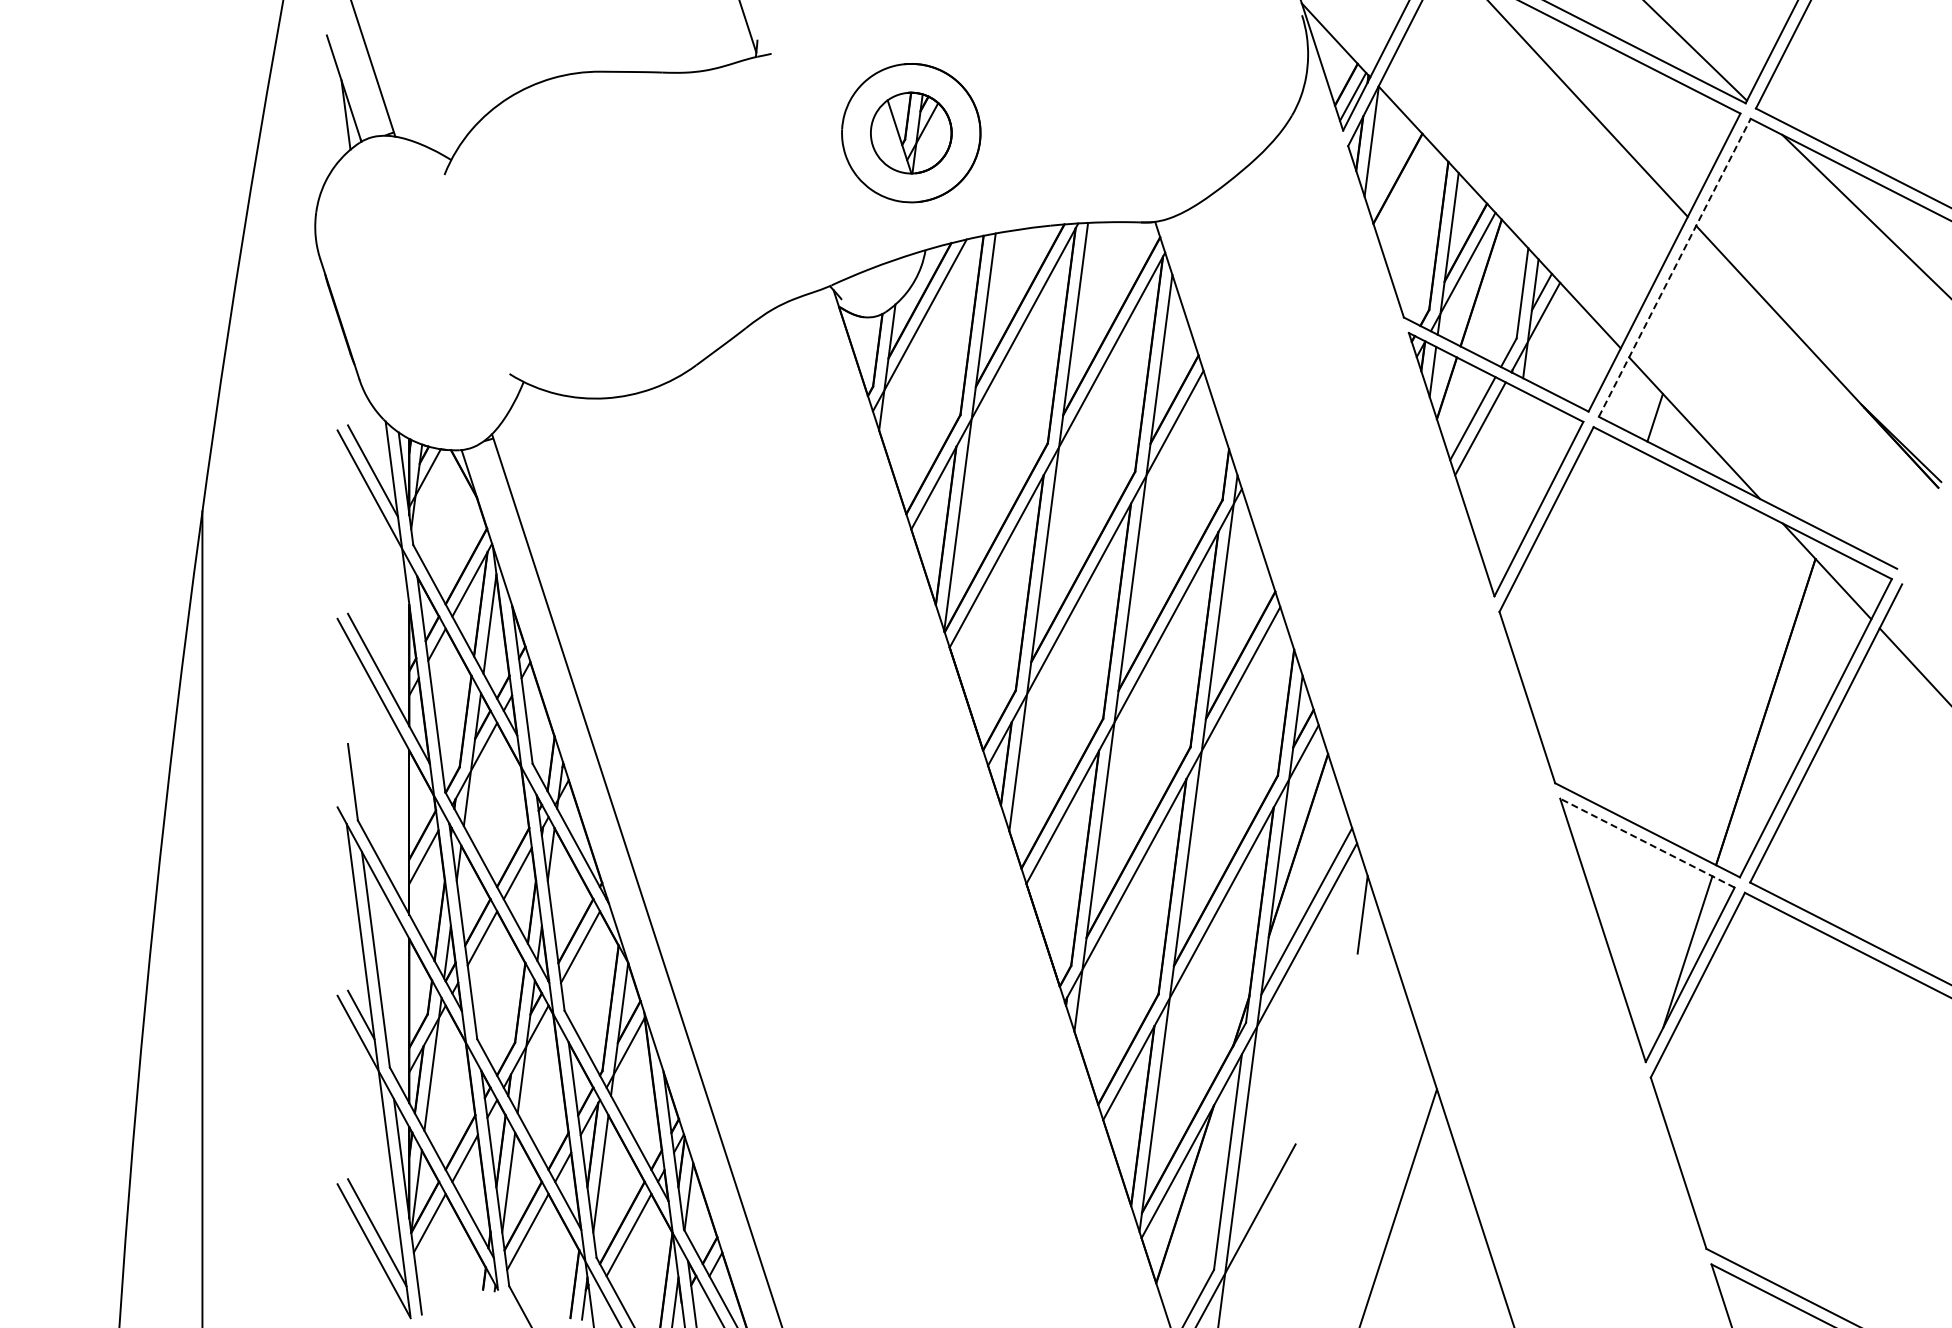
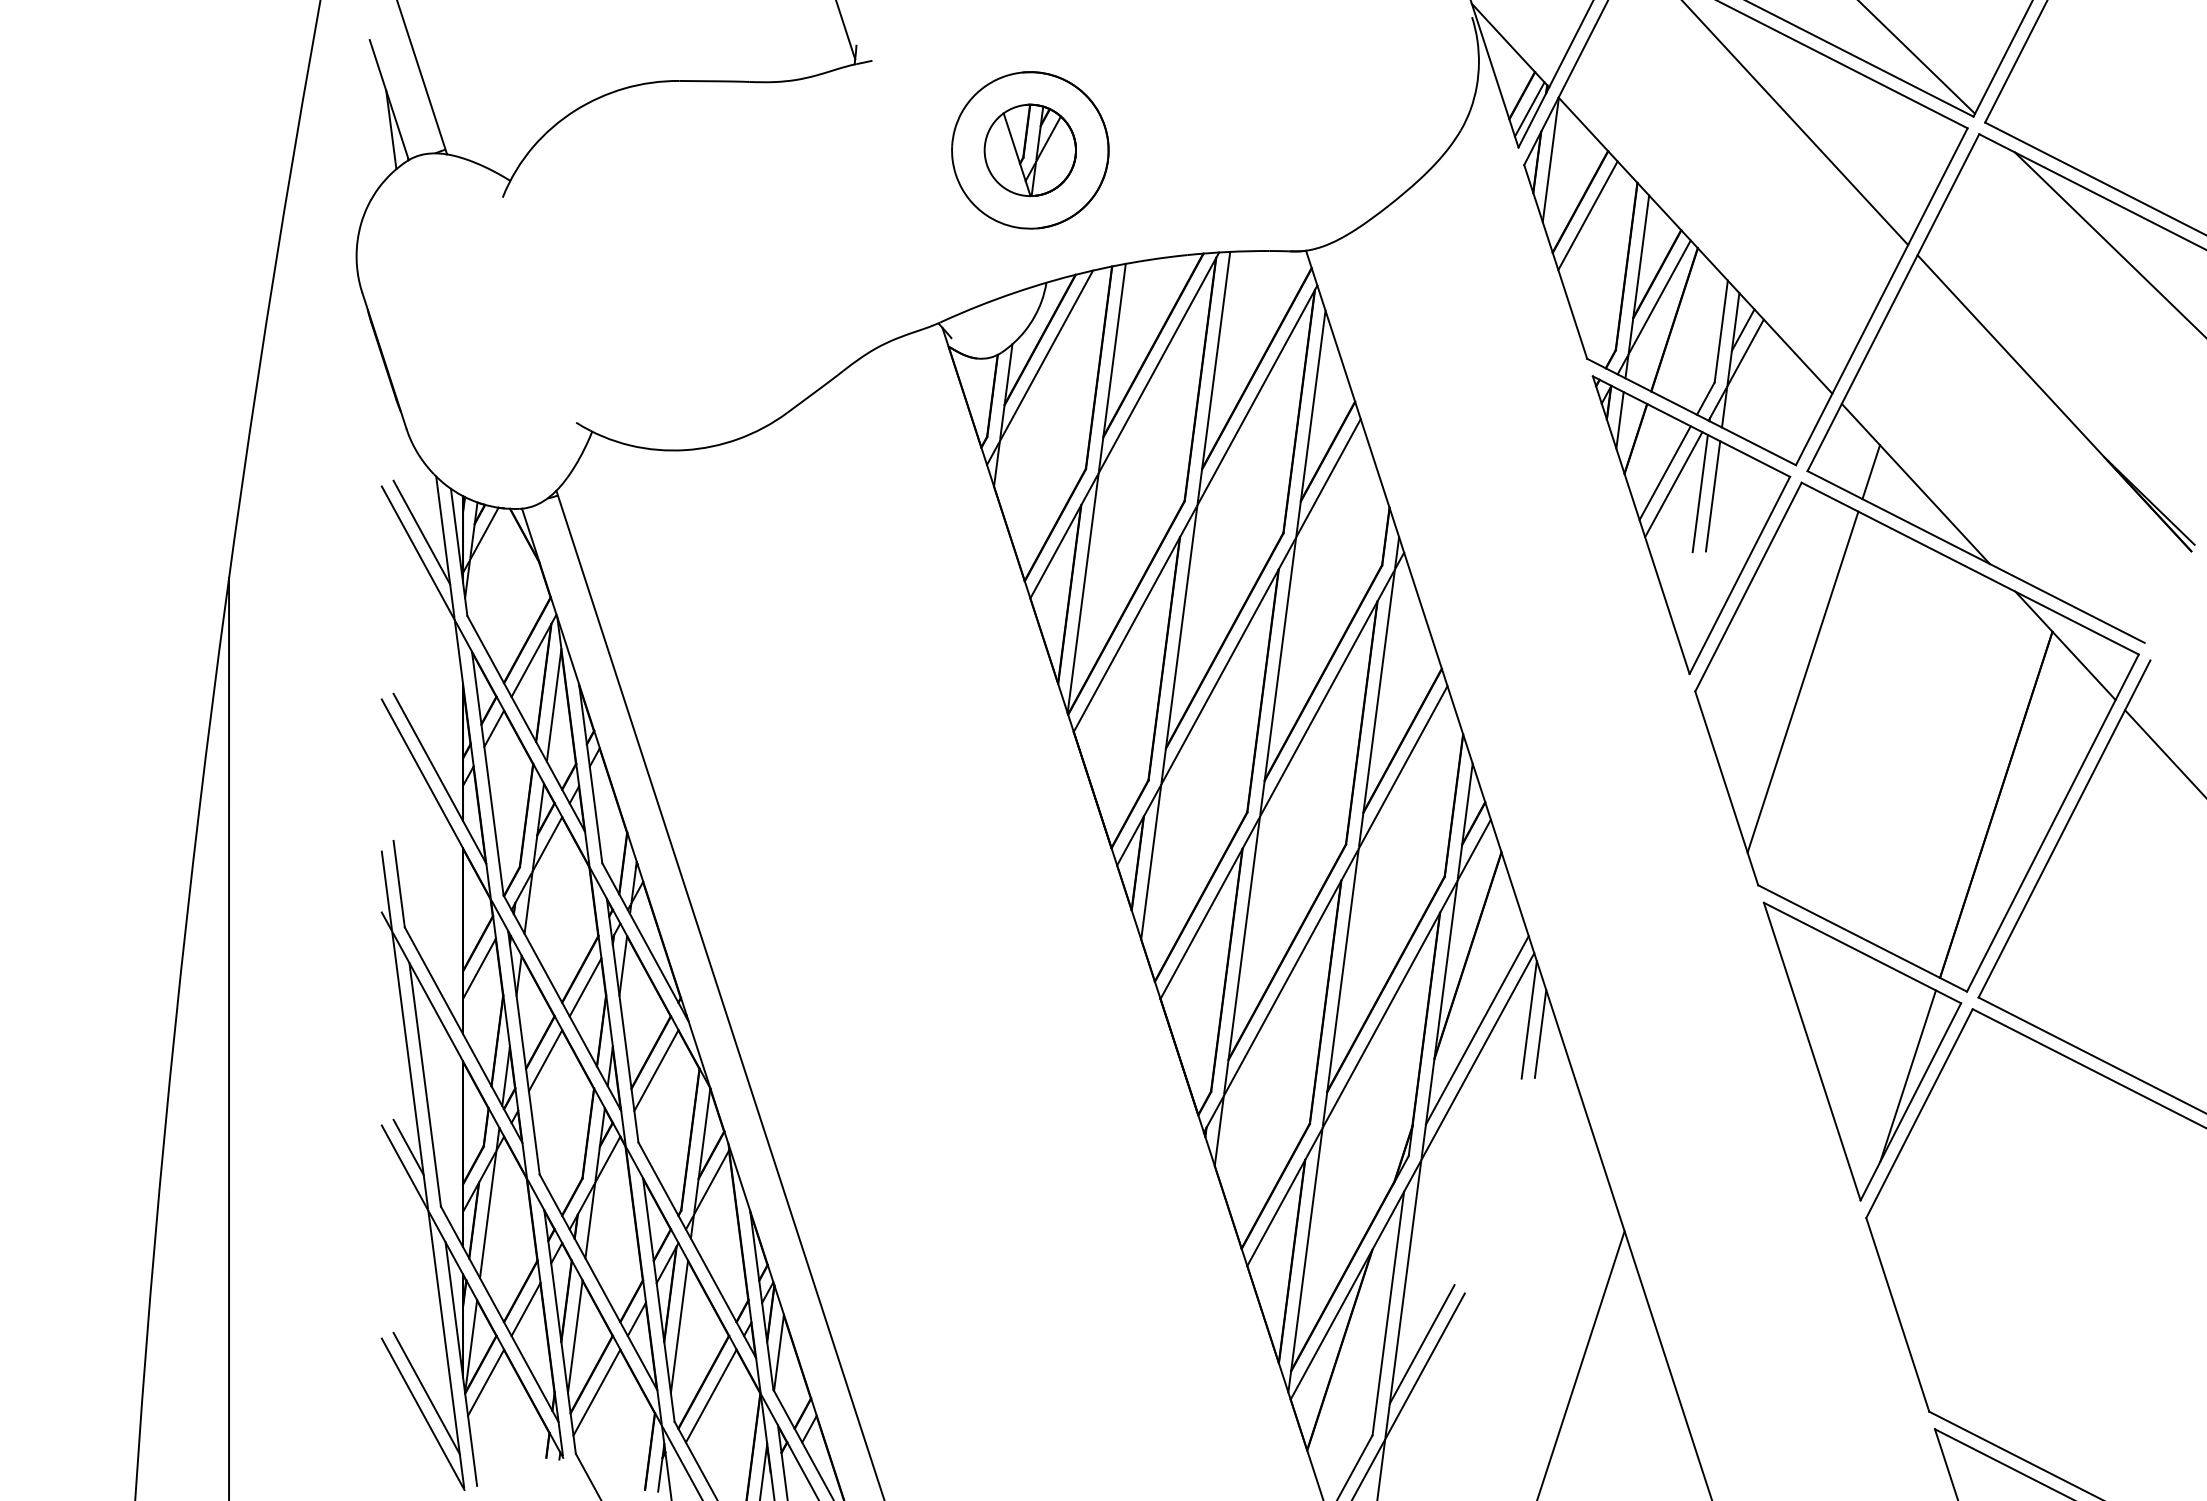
line: (1404, 190) -> (1587, 215), added
line: (1675, 267) -> (1894, 302), dashed -> solid
line: (1503, 436) -> (1699, 493), added
line: (1514, 438) -> (1712, 495), added
line: (1594, 603) -> (1802, 682), added
line: (341, 787) -> (386, 890), added
line: (1647, 843) -> (1862, 953), dashed -> solid
line: (1352, 902) -> (1529, 1020), added
line: (1257, 1188) -> (1421, 1343), added

